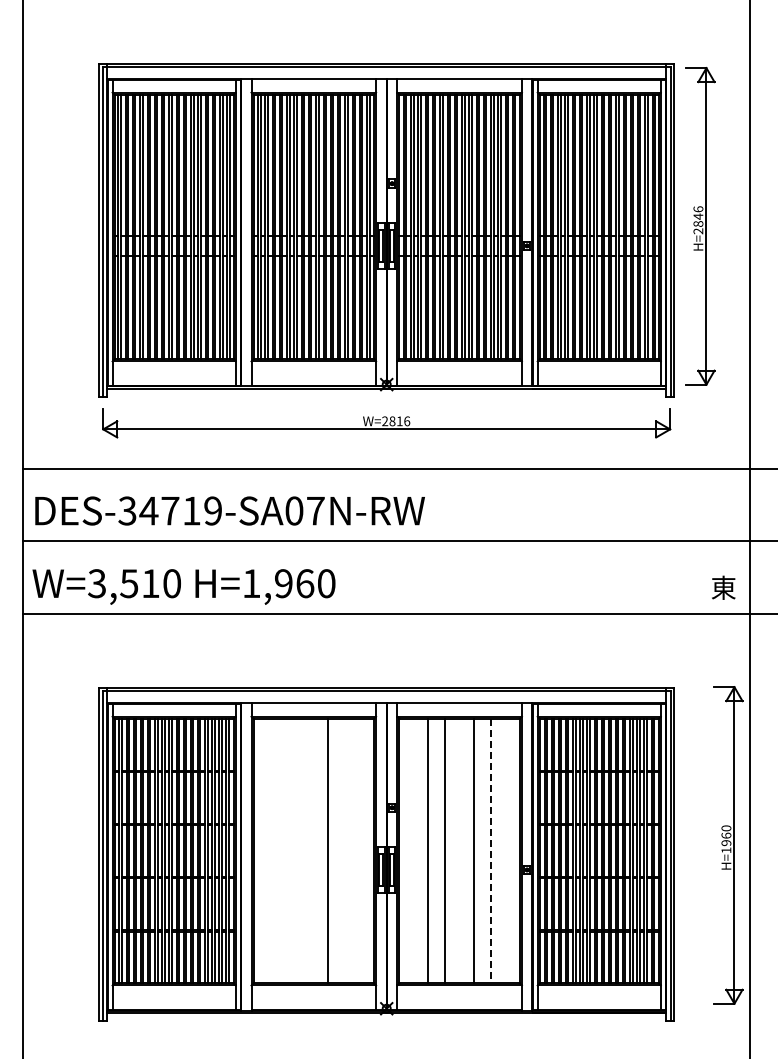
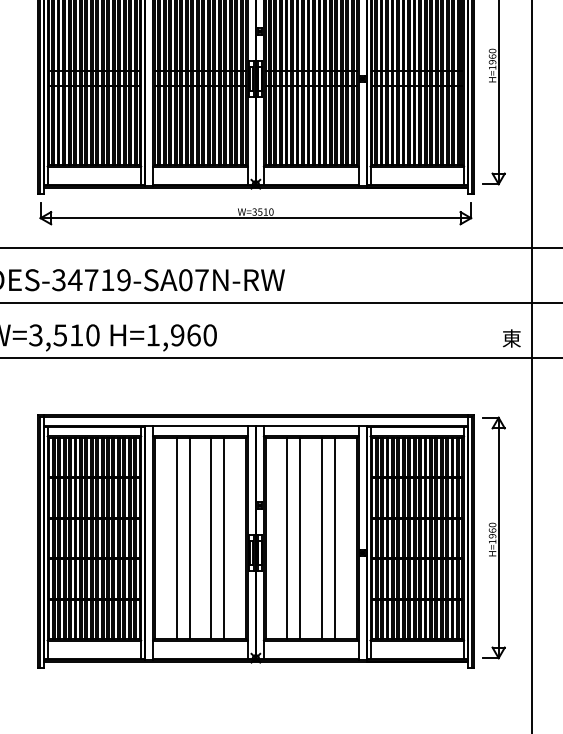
text: (698, 220) -> (492, 59), H=2846 -> H=1960
text: (396, 421) -> (263, 212), W=2816 -> W=3510
part: (728, 845) -> (494, 538), moved
line: (282, 850) -> (176, 538), added
line: (299, 850) -> (189, 538), added
line: (345, 850) -> (224, 538), added
line: (491, 851) -> (335, 538), dashed -> solid

